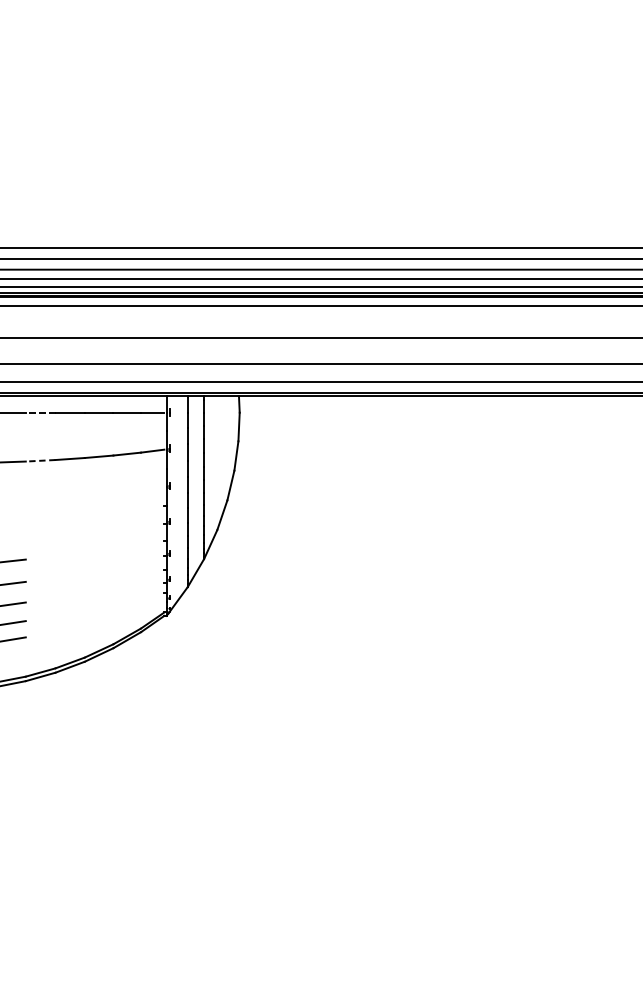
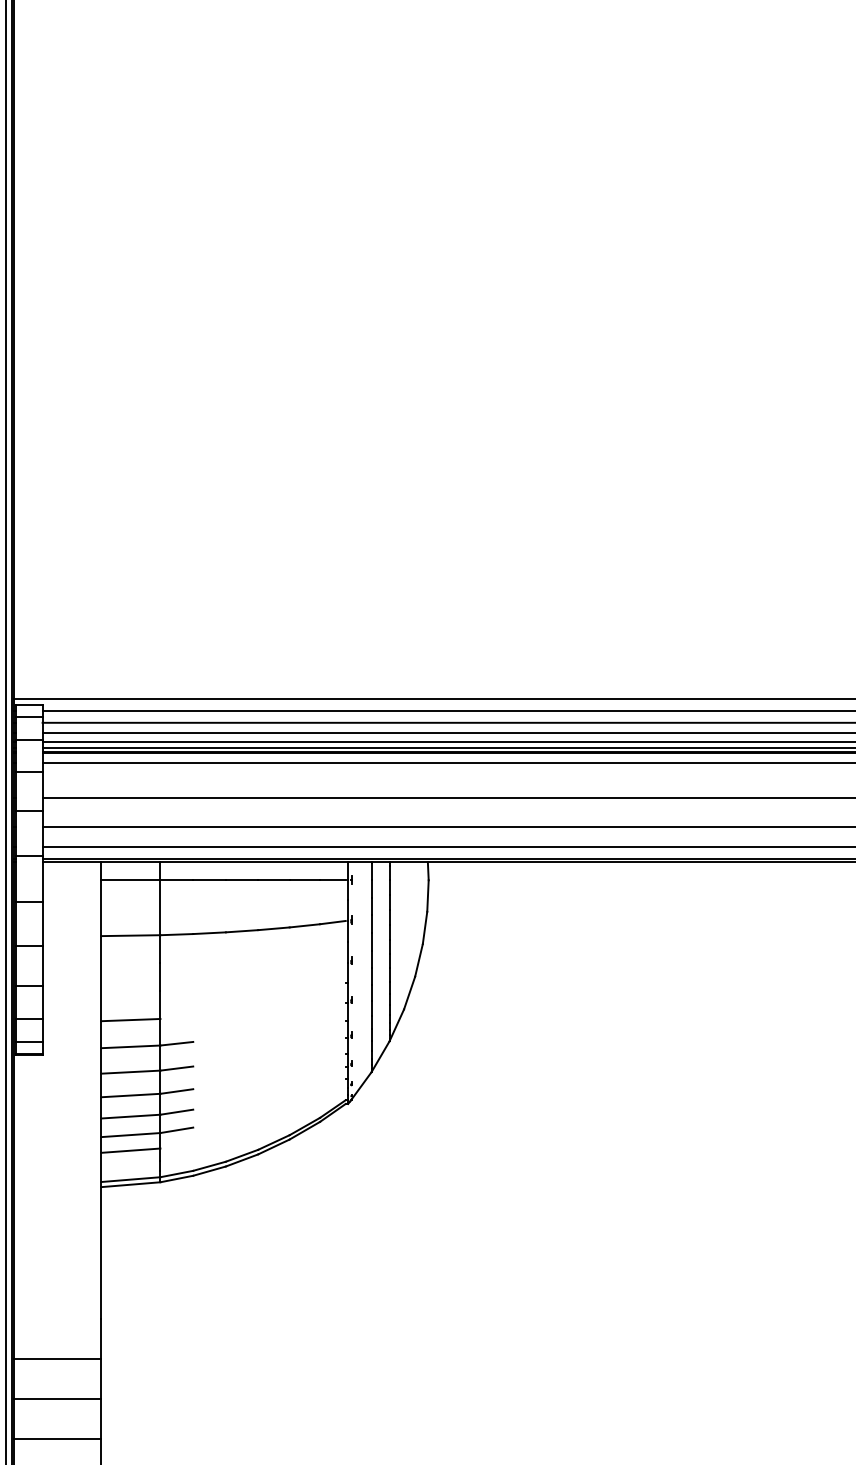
line: (40, 412) -> (209, 880), dashed -> solid
line: (40, 461) -> (209, 933), dashed -> solid

